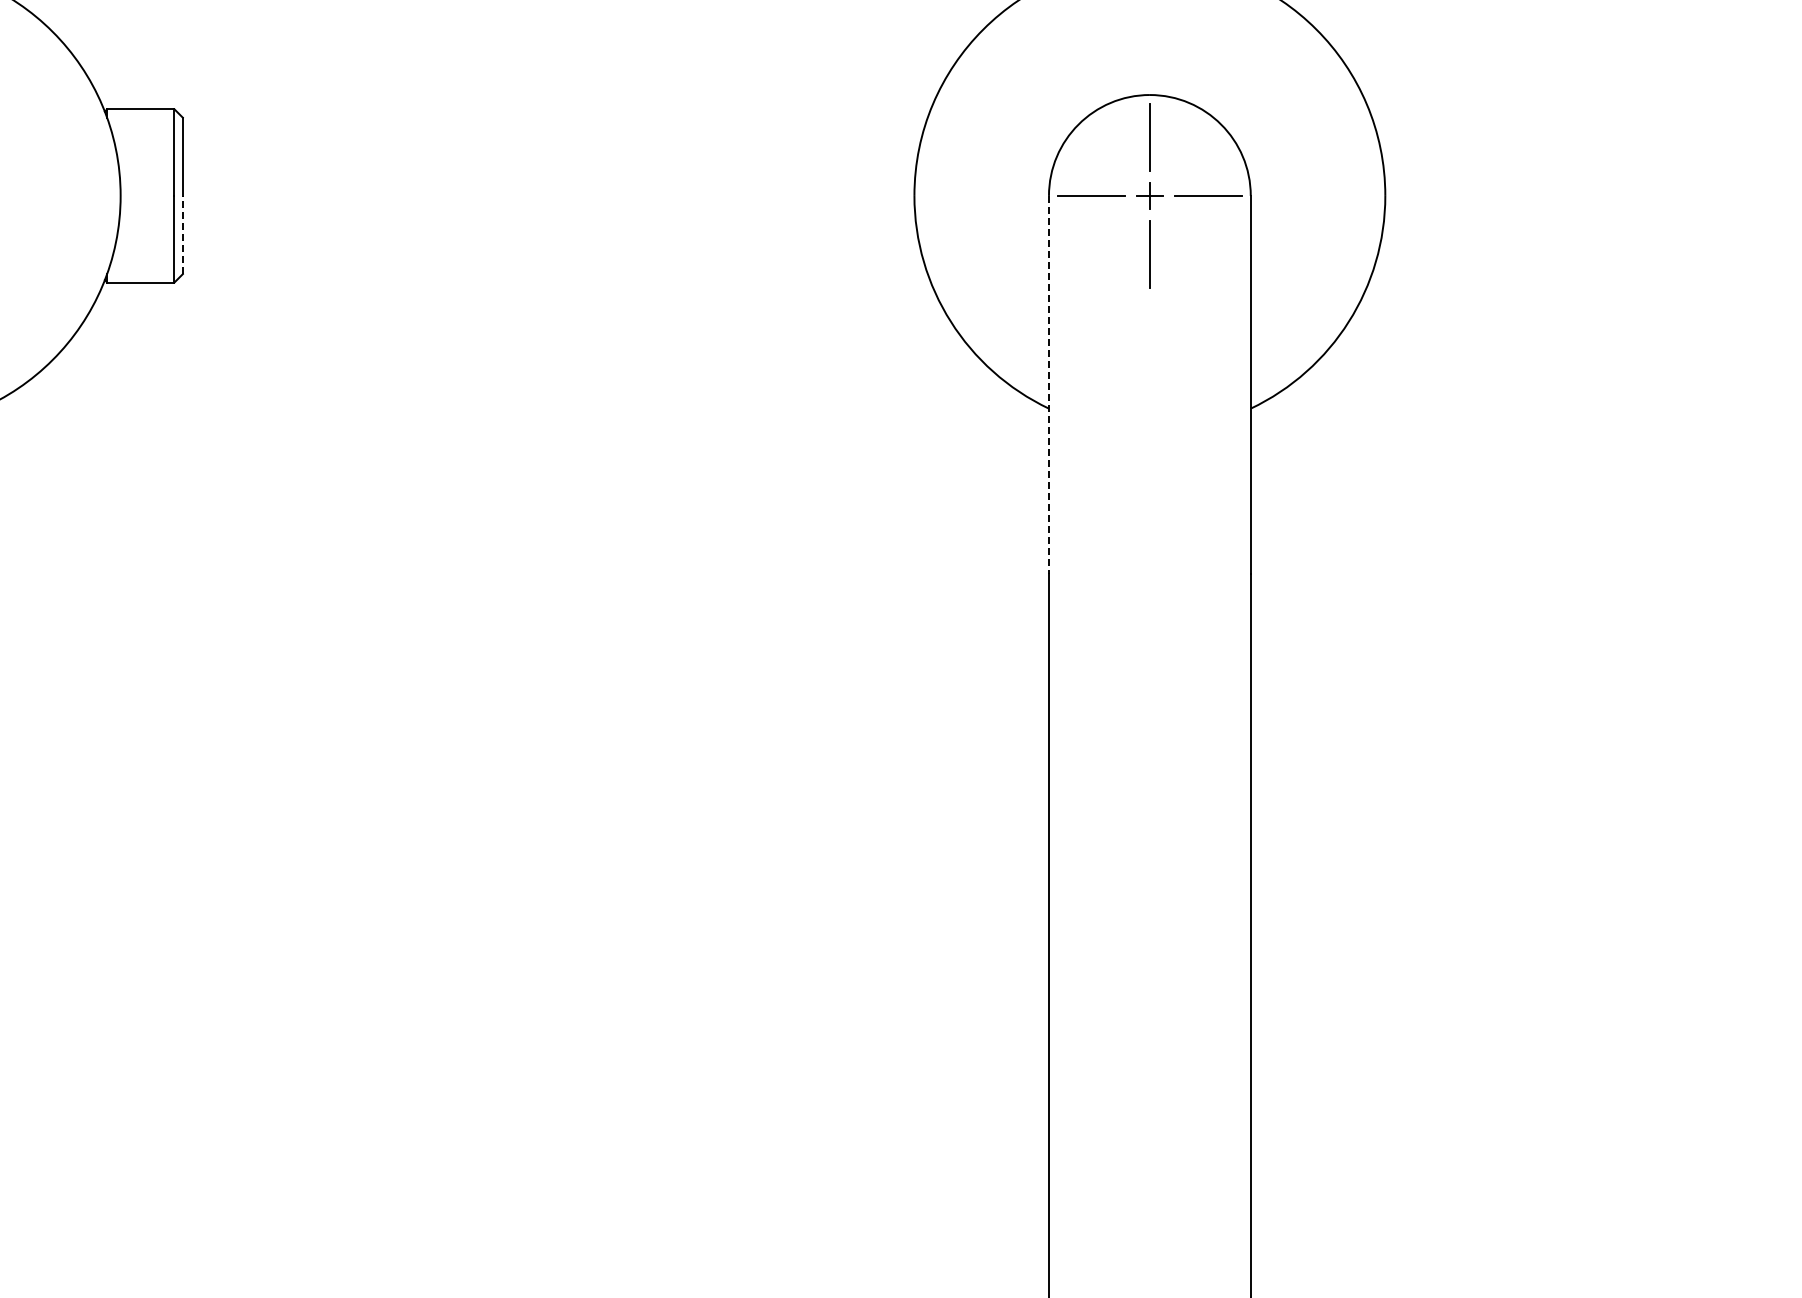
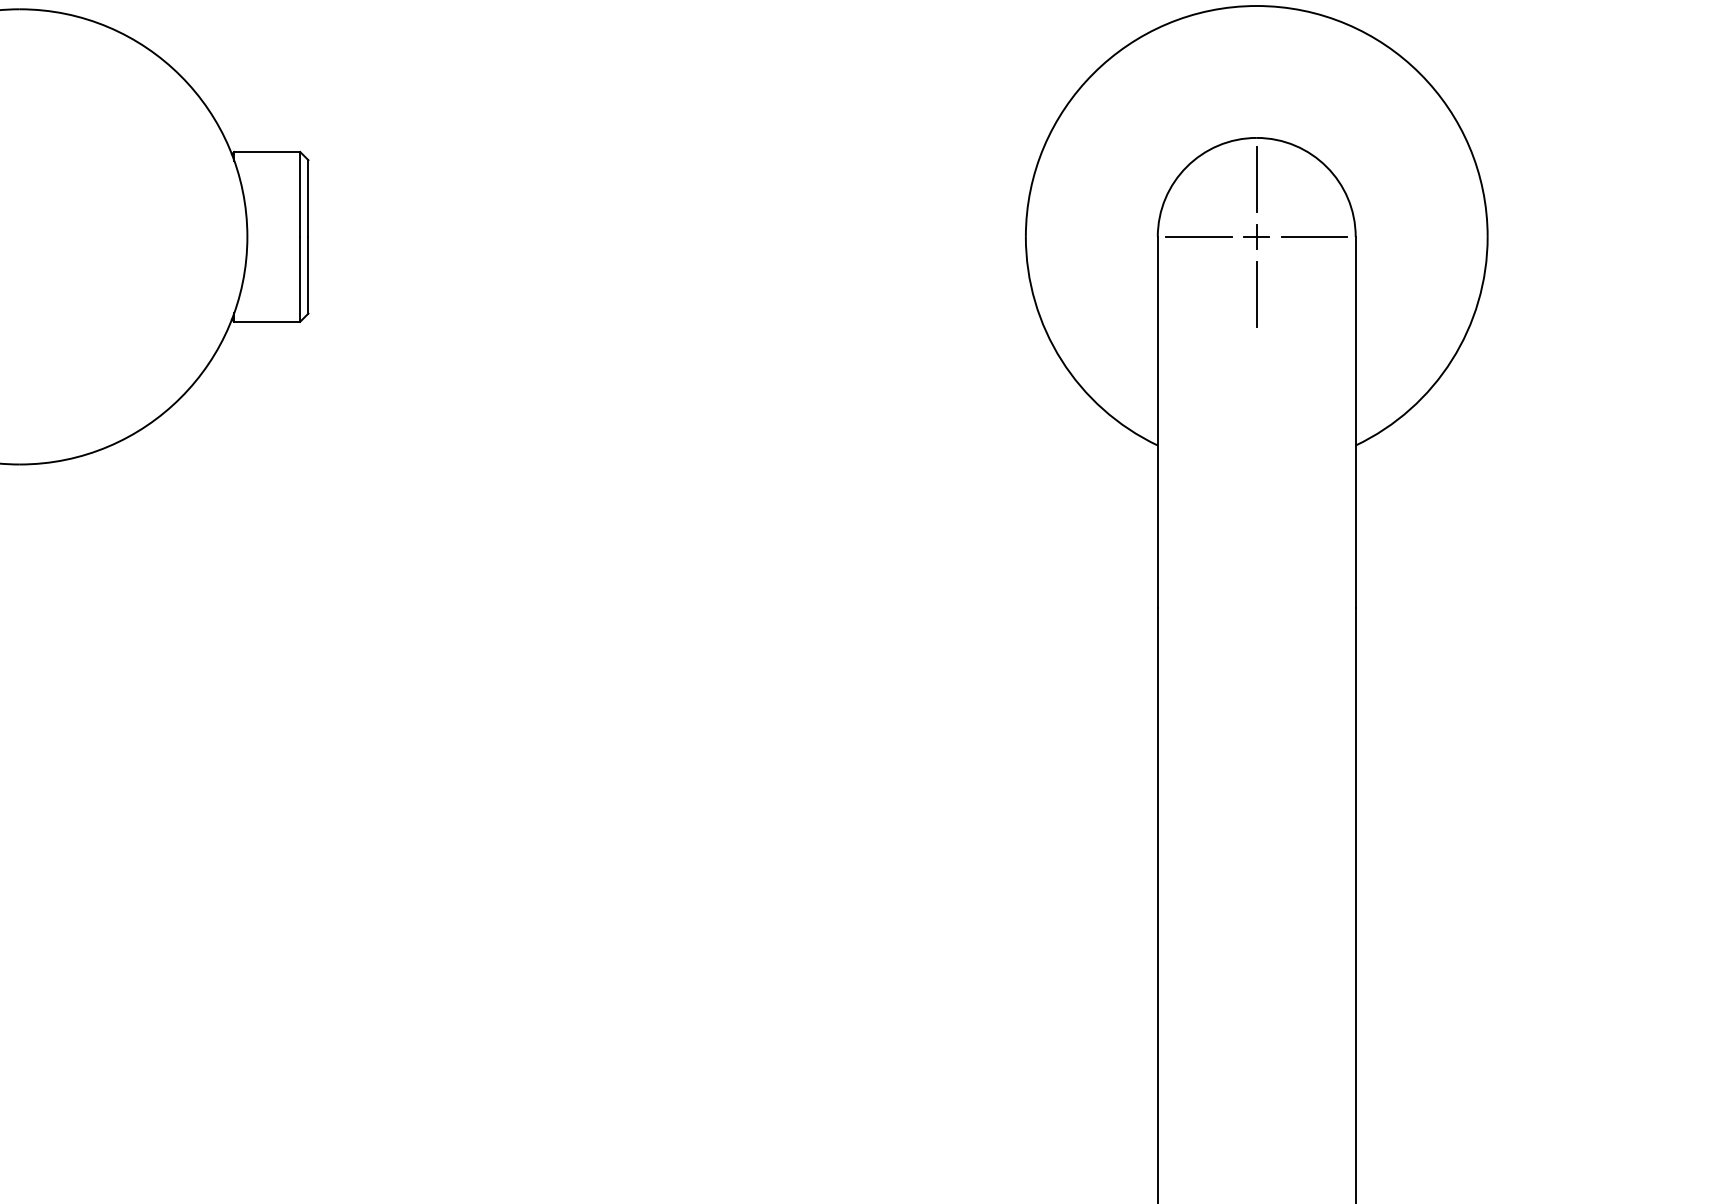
line: (182, 234) -> (308, 274), dashed -> solid
line: (1048, 385) -> (1157, 422), dashed -> solid

